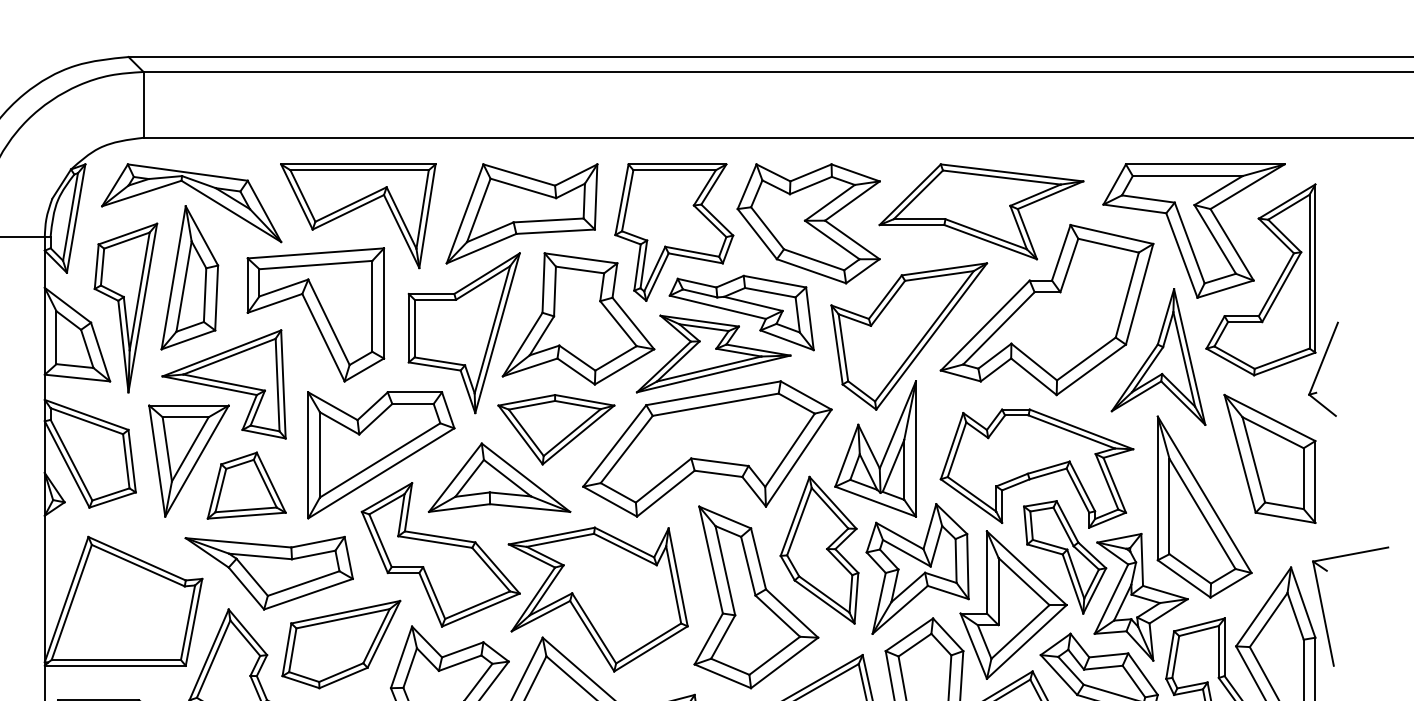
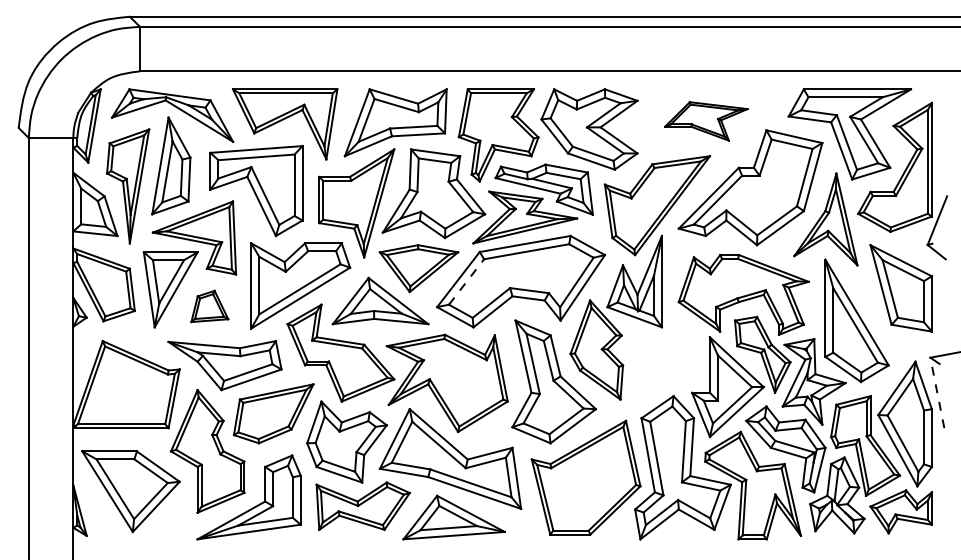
part: (981, 211) -> (706, 121), size x0.6
line: (626, 448) -> (466, 281), solid -> dashed
part: (246, 485) -> (209, 306), size x0.7
part: (916, 568) -> (662, 362), removed
line: (1323, 613) -> (937, 392), solid -> dashed

